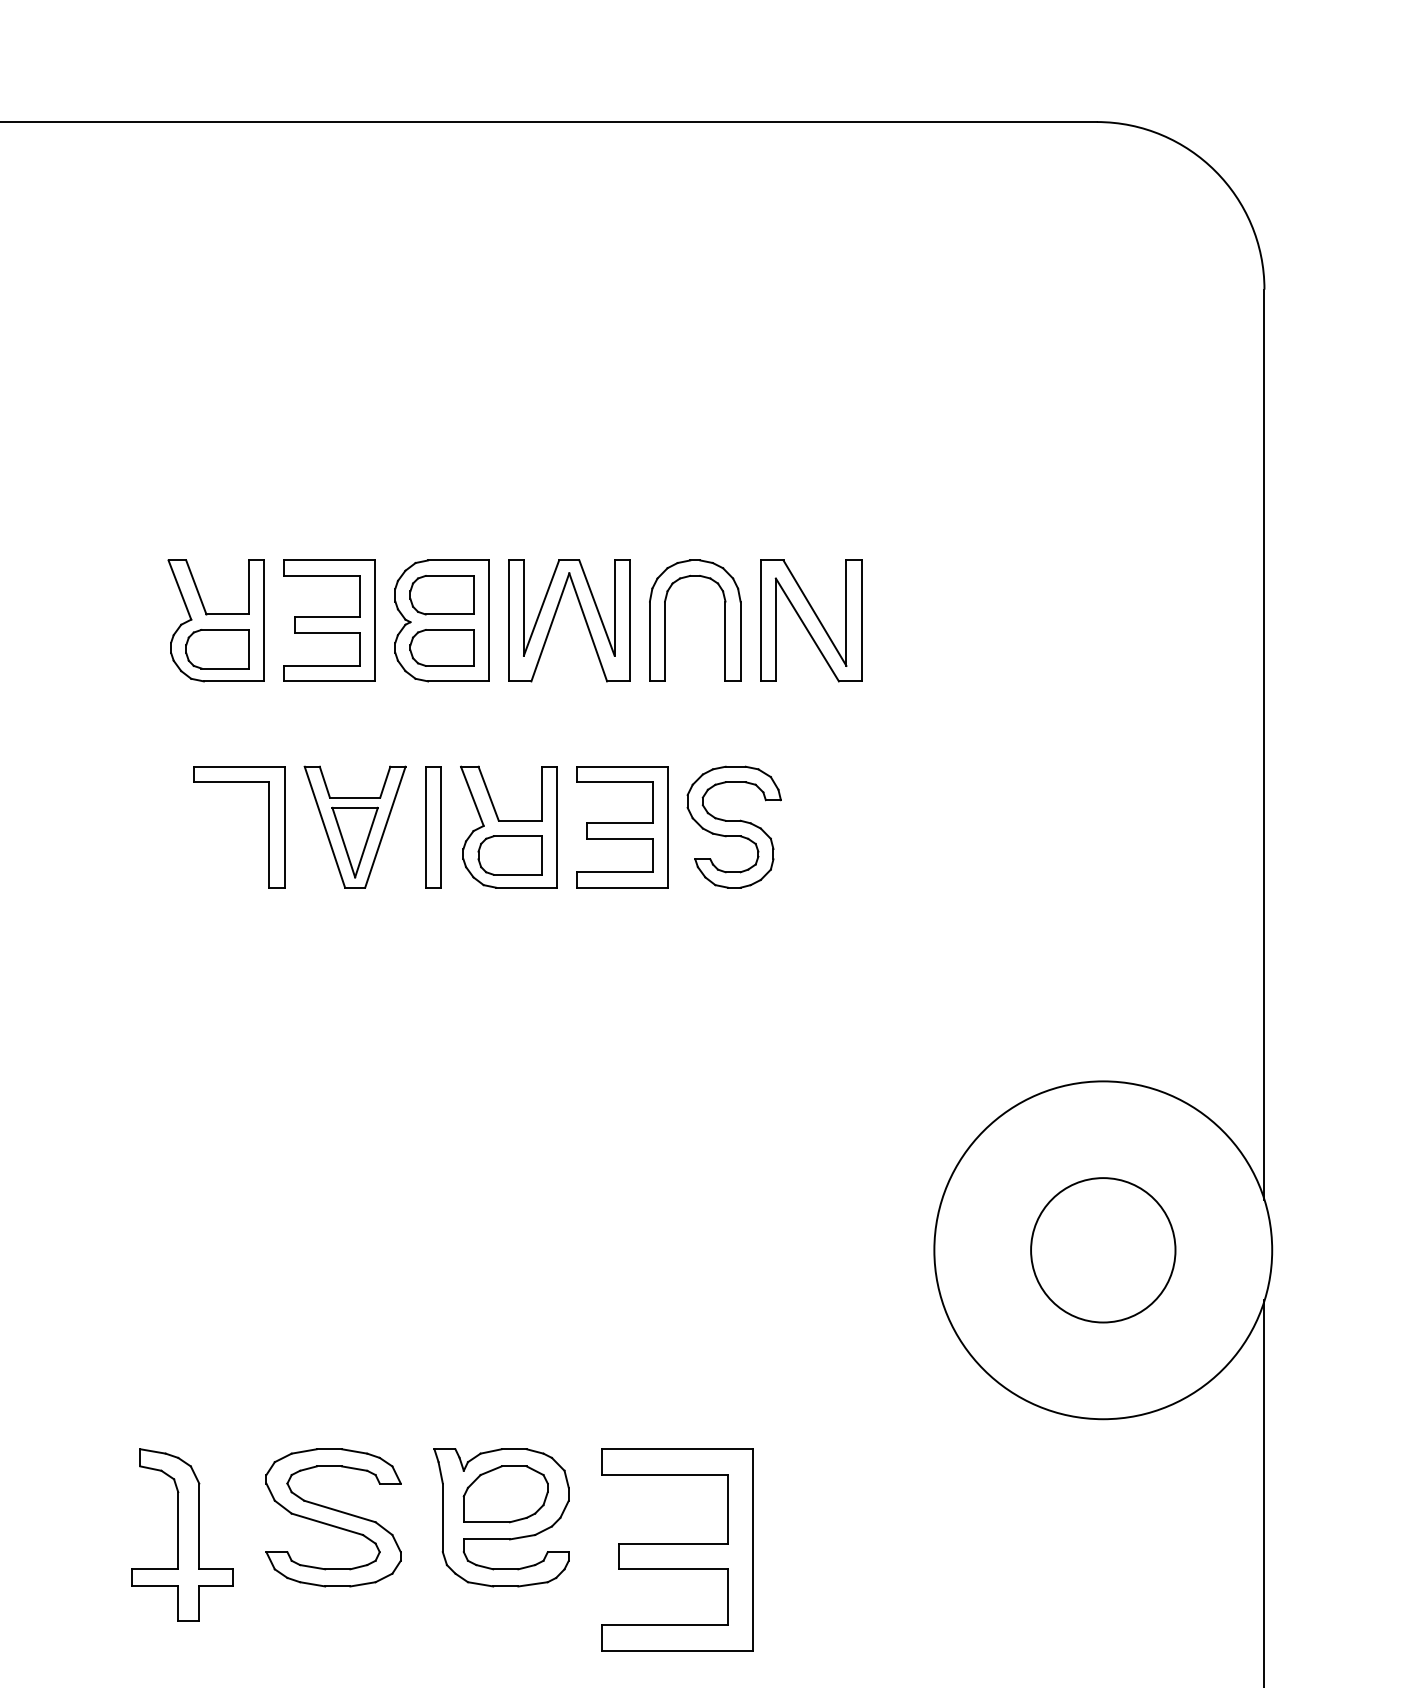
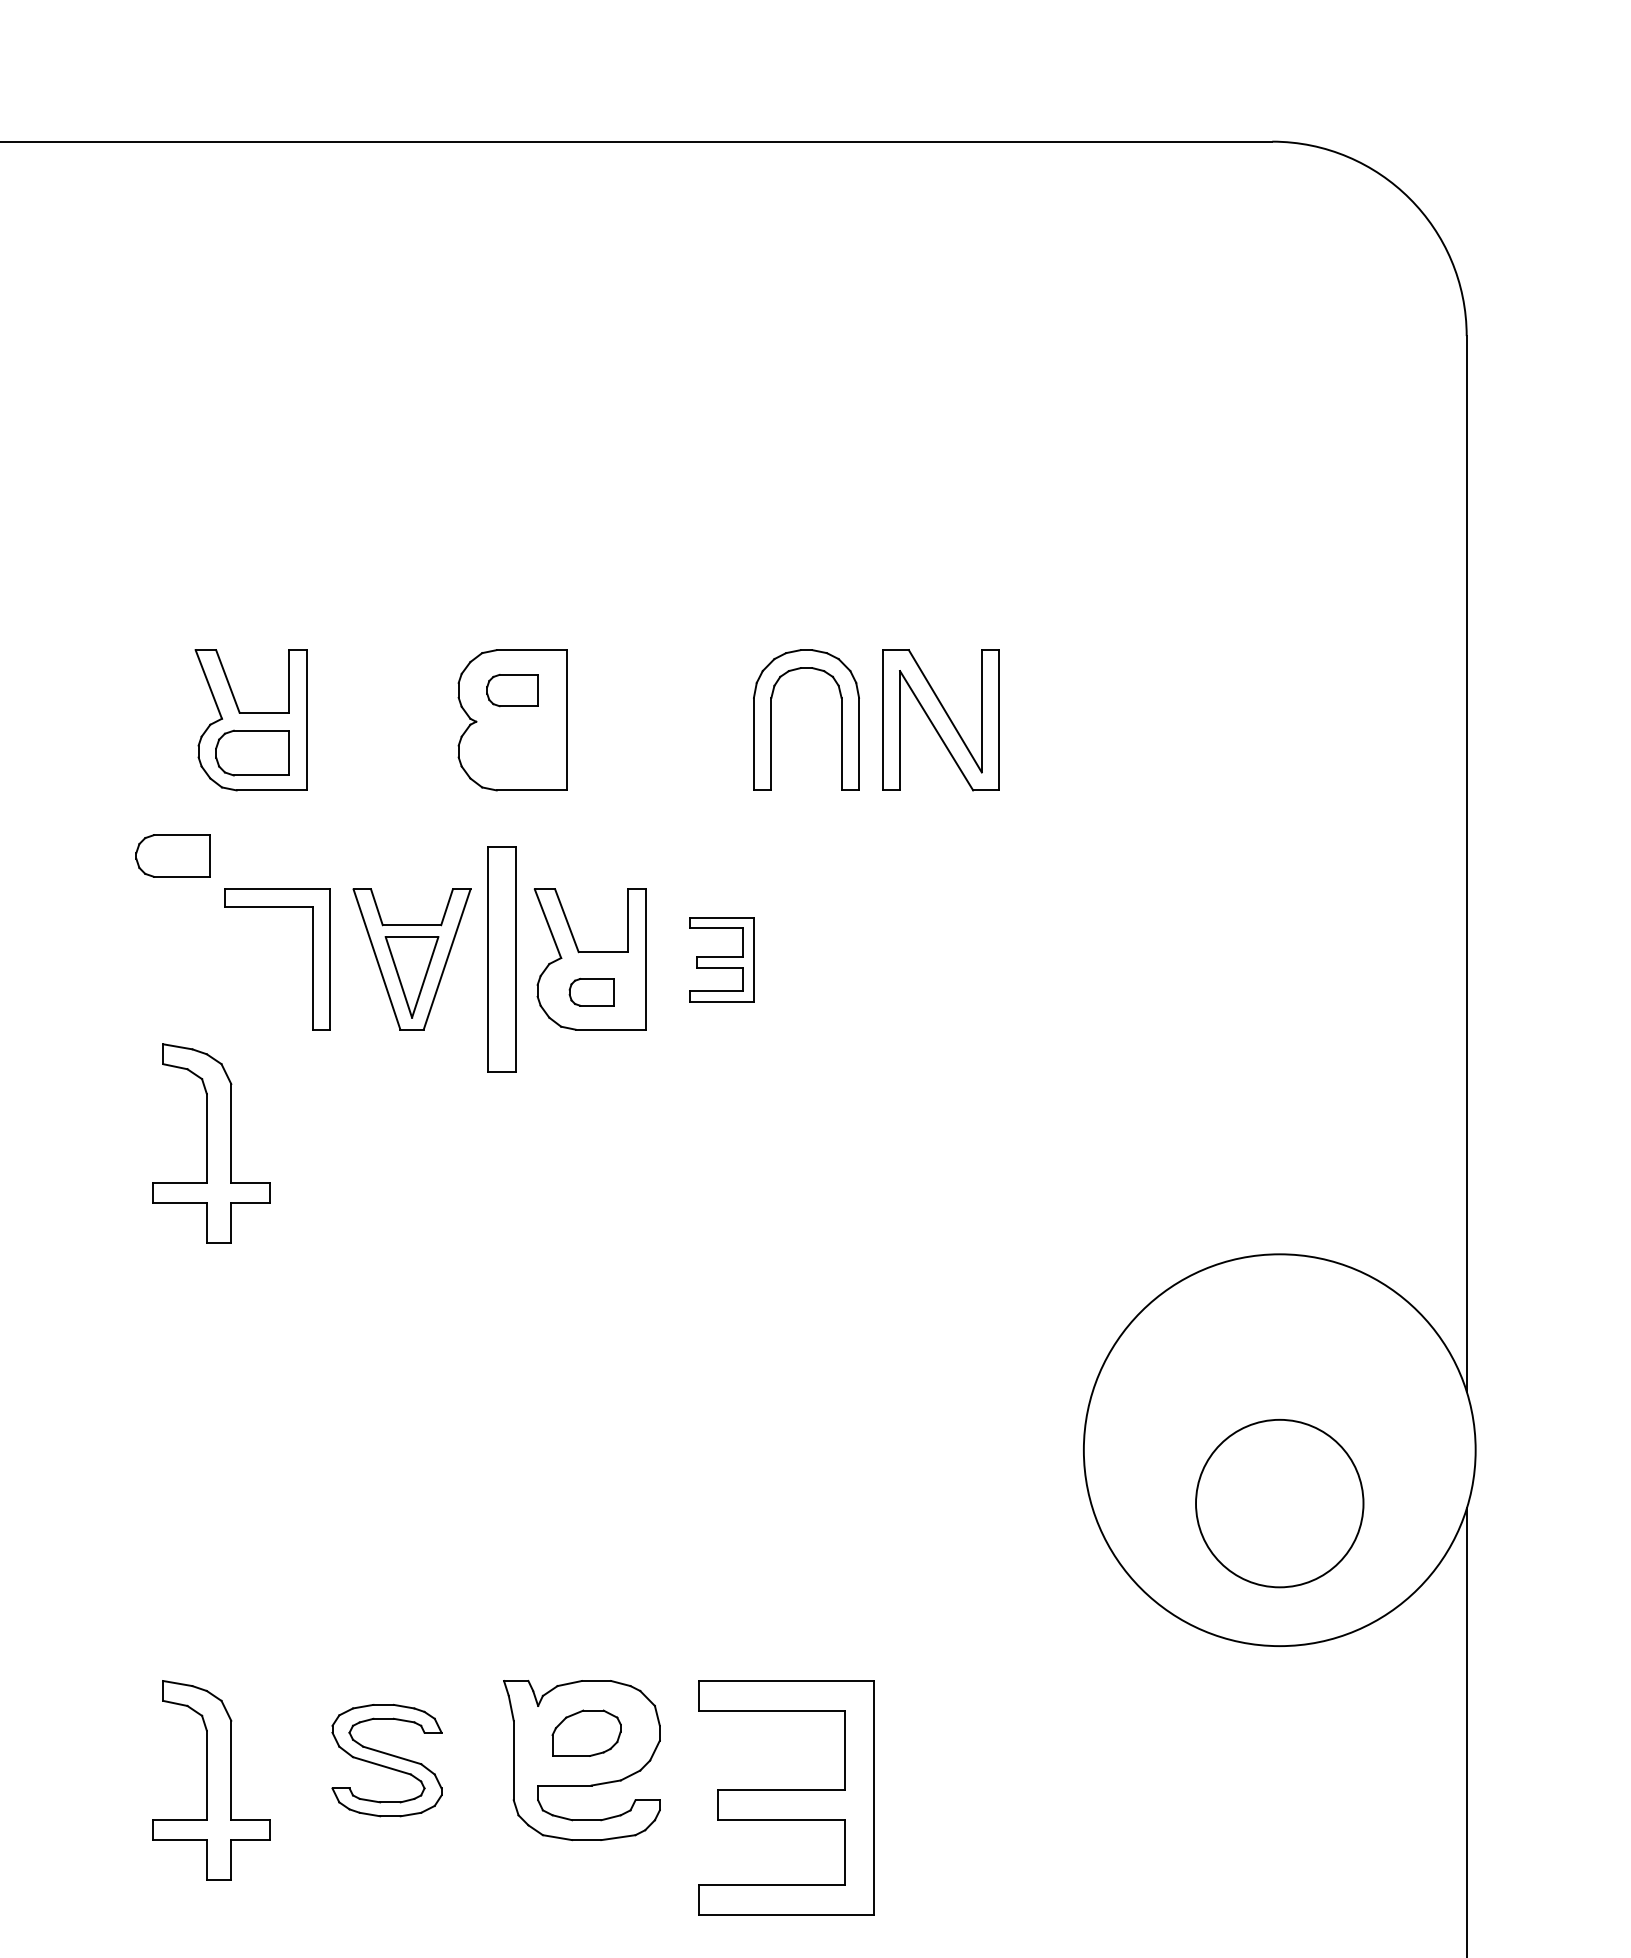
part: (441, 595) -> (512, 690), size x0.7
part: (582, 614) -> (675, 712), removed
part: (329, 620) -> (382, 719), removed
part: (441, 647) -> (172, 855), moved
part: (733, 826) -> (850, 958), removed
part: (433, 827) -> (502, 959), size x1.6
part: (622, 827) -> (722, 959), size x0.6
part: (509, 855) -> (591, 992), size x0.6
part: (182, 985) -> (211, 1143), added
circle: (1103, 1250) -> (1279, 1503), moved
part: (505, 1494) -> (586, 1733), size x0.7
part: (333, 1517) -> (386, 1760), size x0.7

